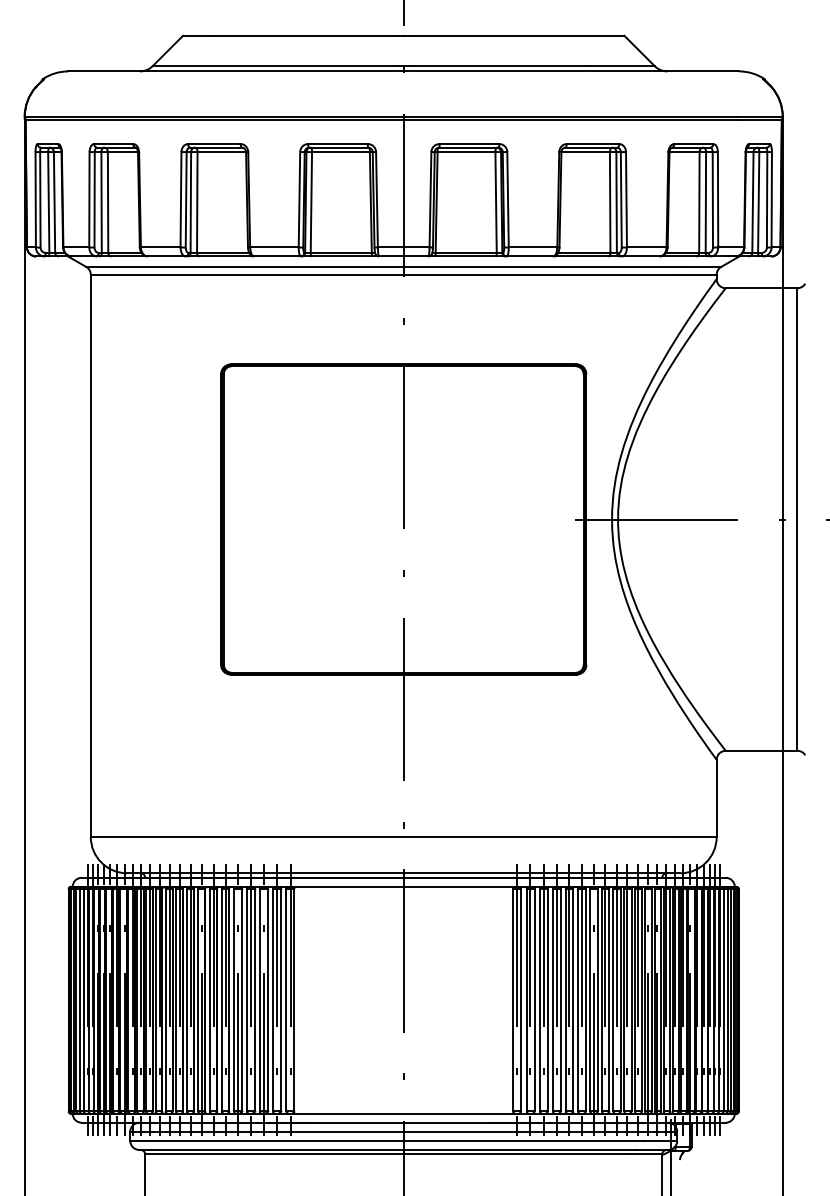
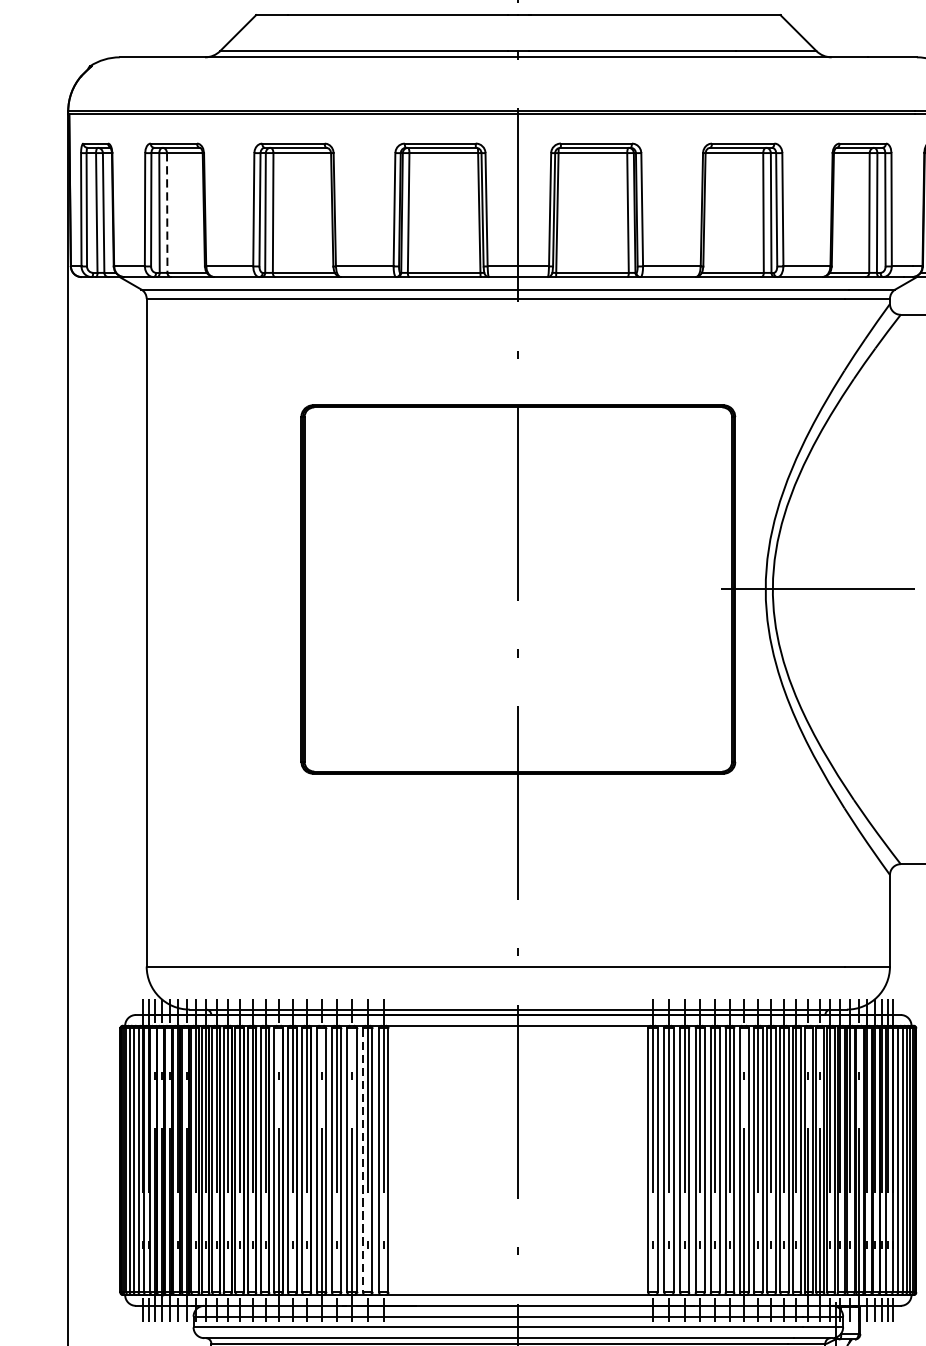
line: (108, 203) -> (167, 214), solid -> dashed
line: (272, 1000) -> (362, 1160), solid -> dashed

